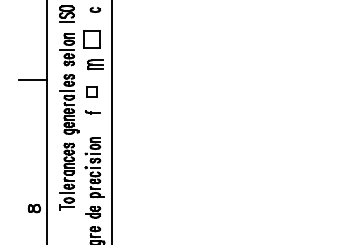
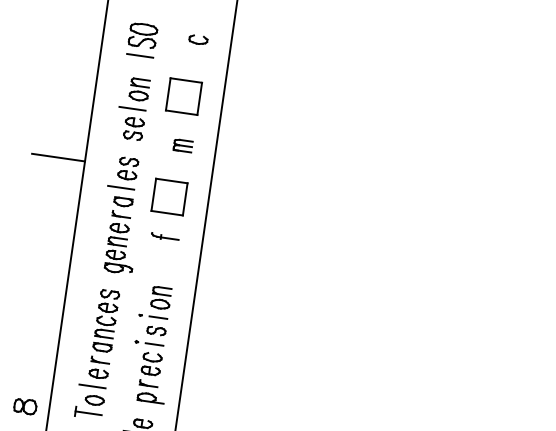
part: (94, 64) -> (181, 144), size x0.62
part: (91, 91) -> (168, 196), size x1.67

